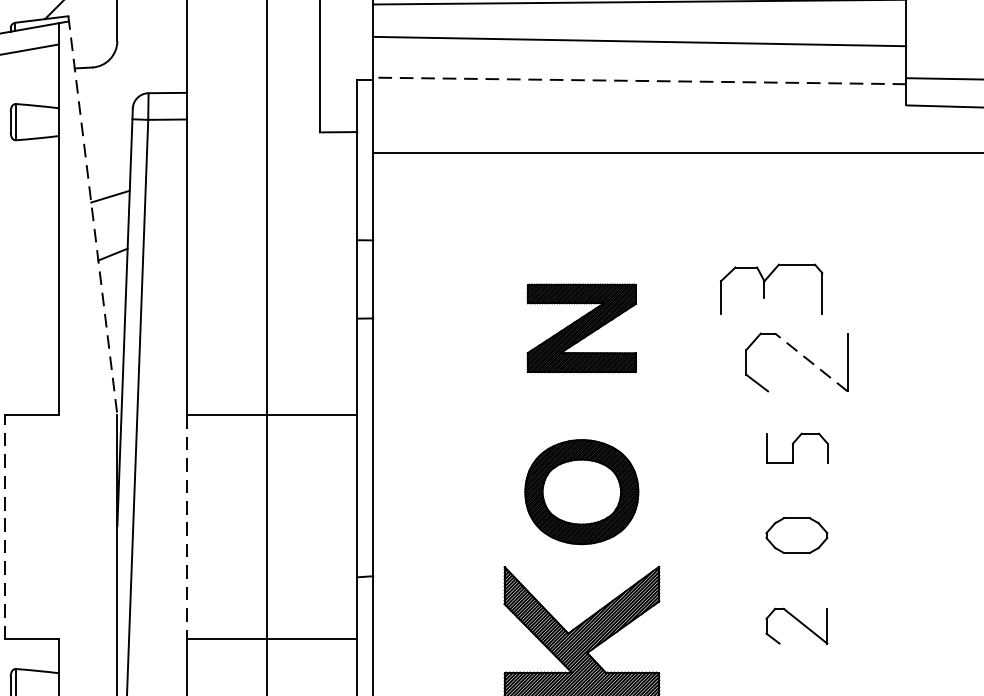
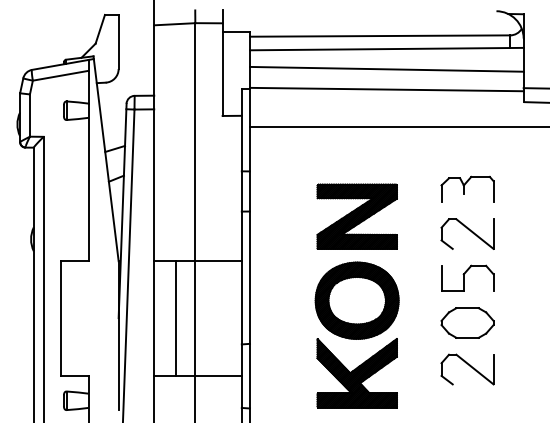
line: (639, 80) -> (386, 89), dashed -> solid
line: (93, 217) -> (106, 159), dashed -> solid
part: (771, 287) -> (467, 188), moved
part: (580, 328) -> (356, 216), size x1.43
line: (810, 363) -> (474, 234), dashed -> solid
part: (796, 446) -> (467, 277), size x1.67
part: (580, 491) -> (356, 300), size x1.43
line: (6, 526) -> (61, 318), dashed -> solid
line: (230, 526) -> (176, 318), added
line: (187, 528) -> (154, 319), dashed -> solid
part: (796, 534) -> (467, 322), size x1.67
part: (796, 626) -> (467, 369), size x1.67

